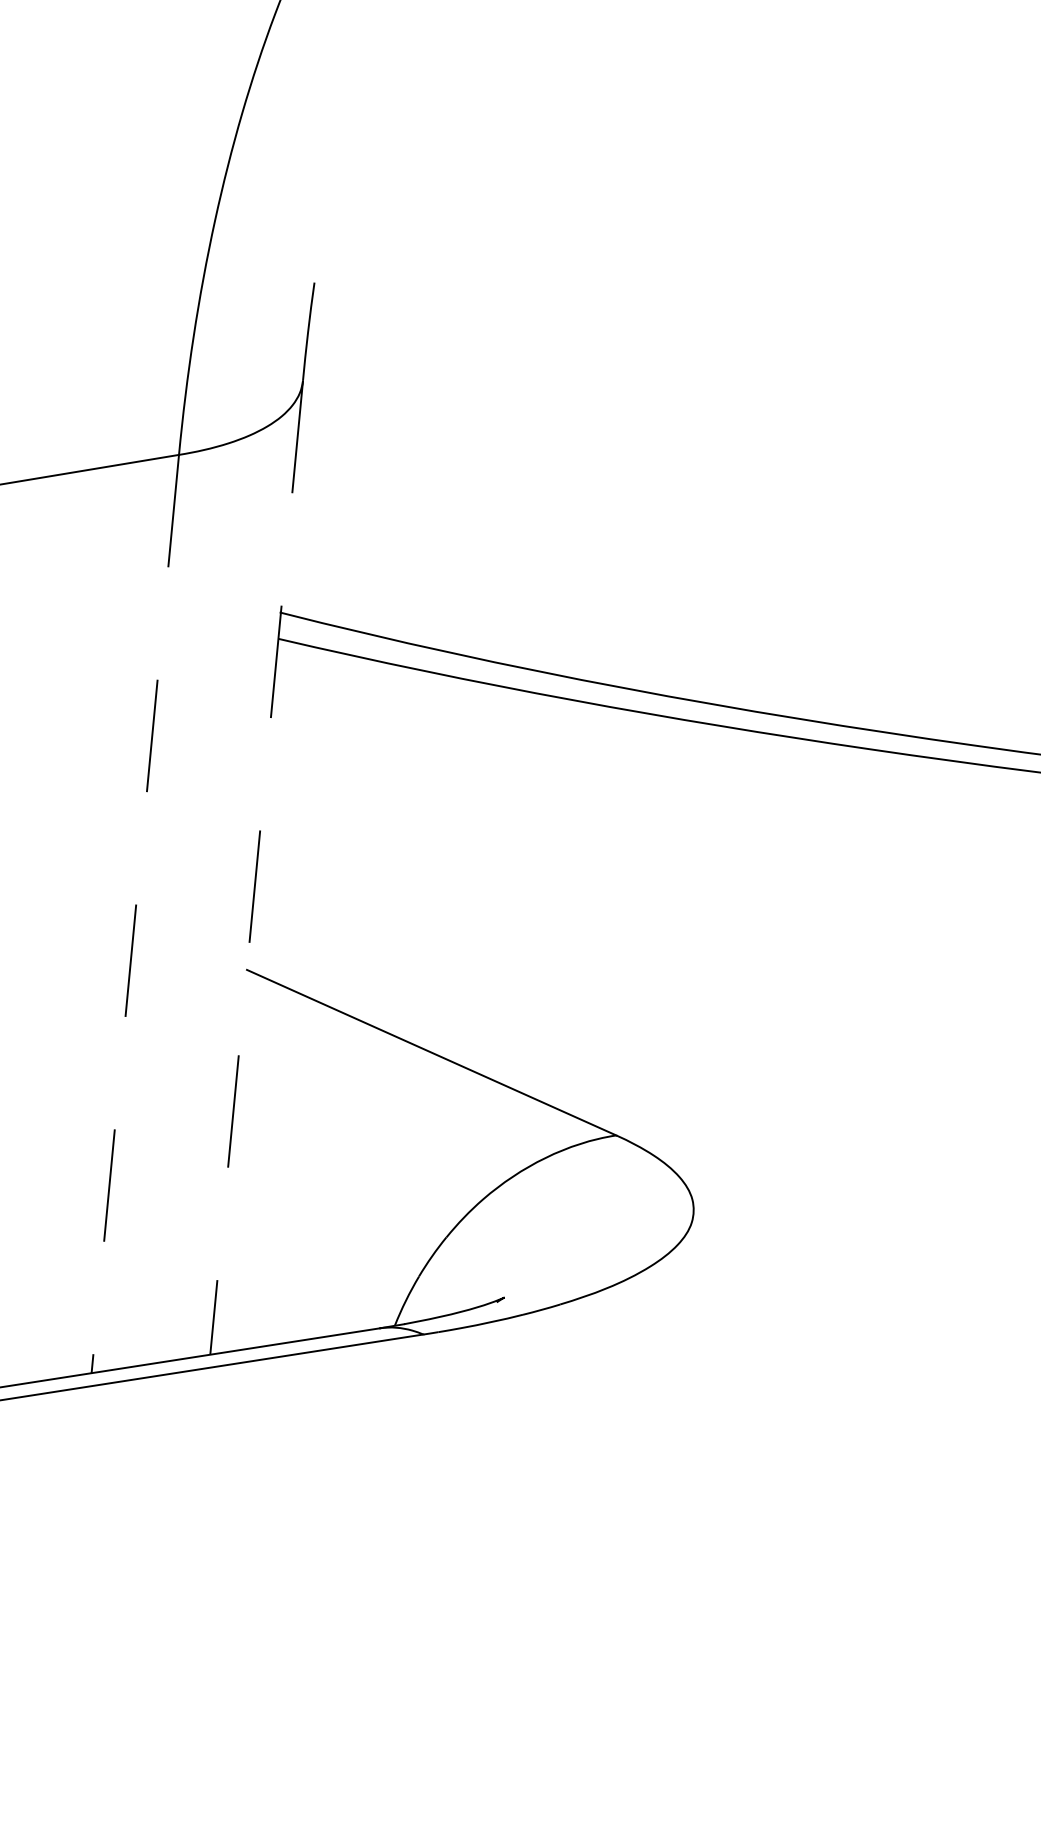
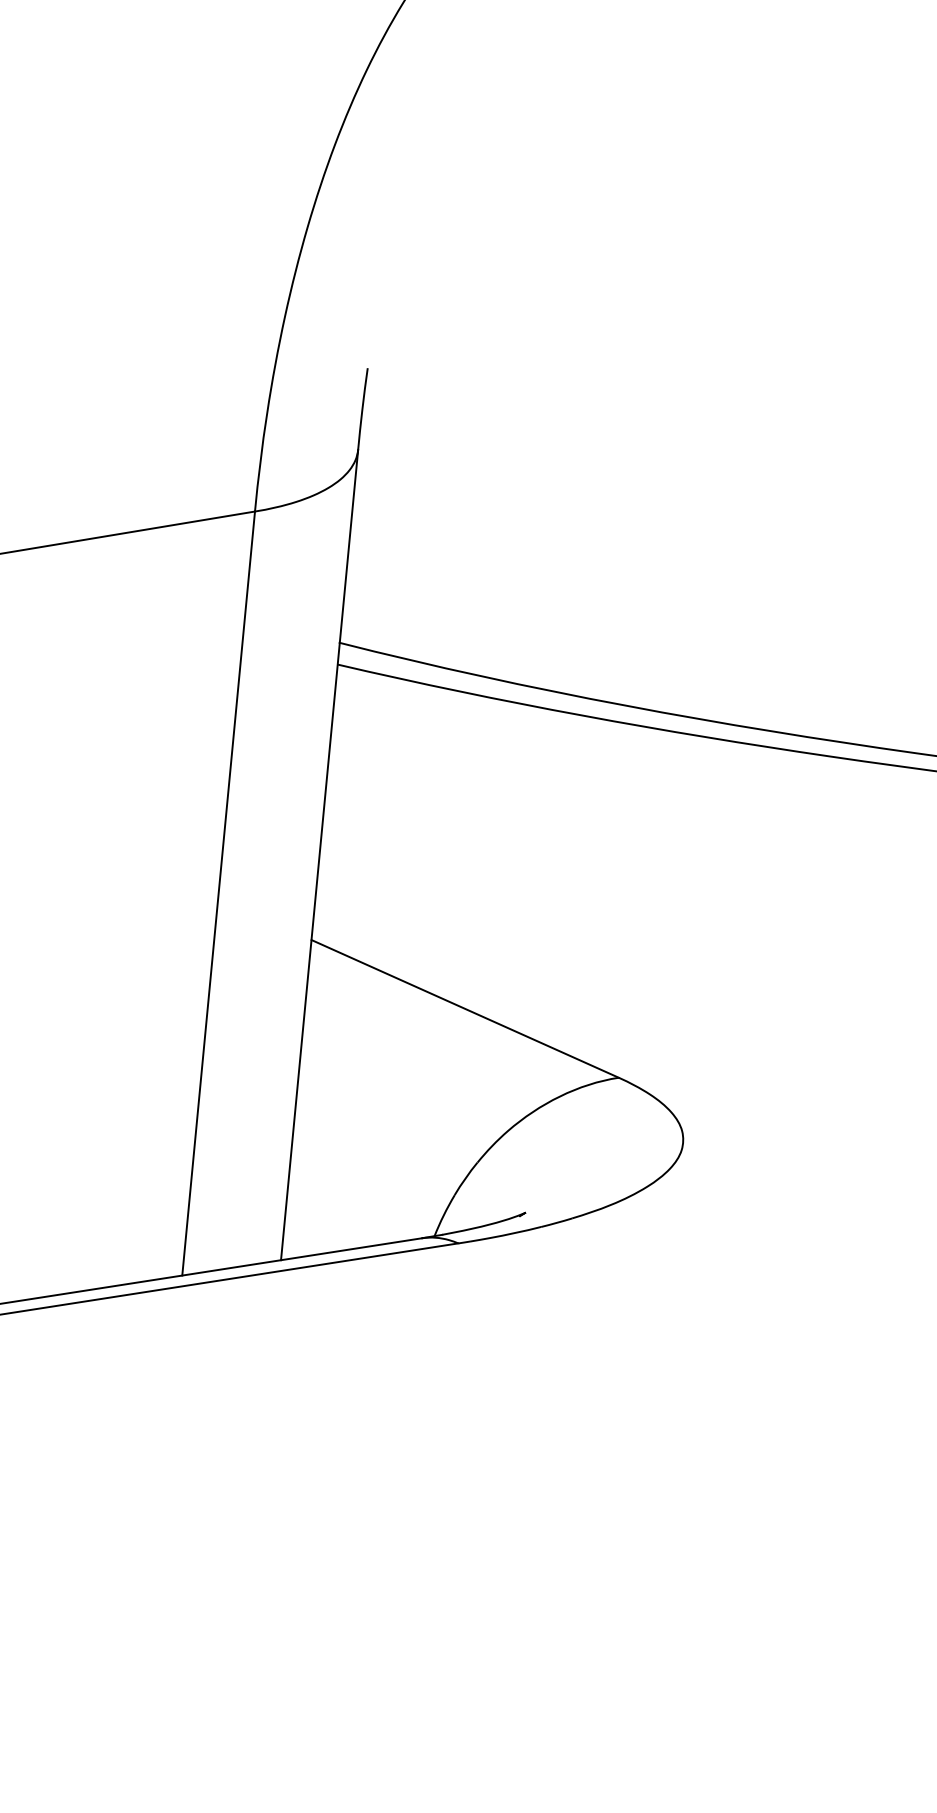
line: (256, 868) -> (319, 855), dashed -> solid
line: (135, 913) -> (218, 893), dashed -> solid

